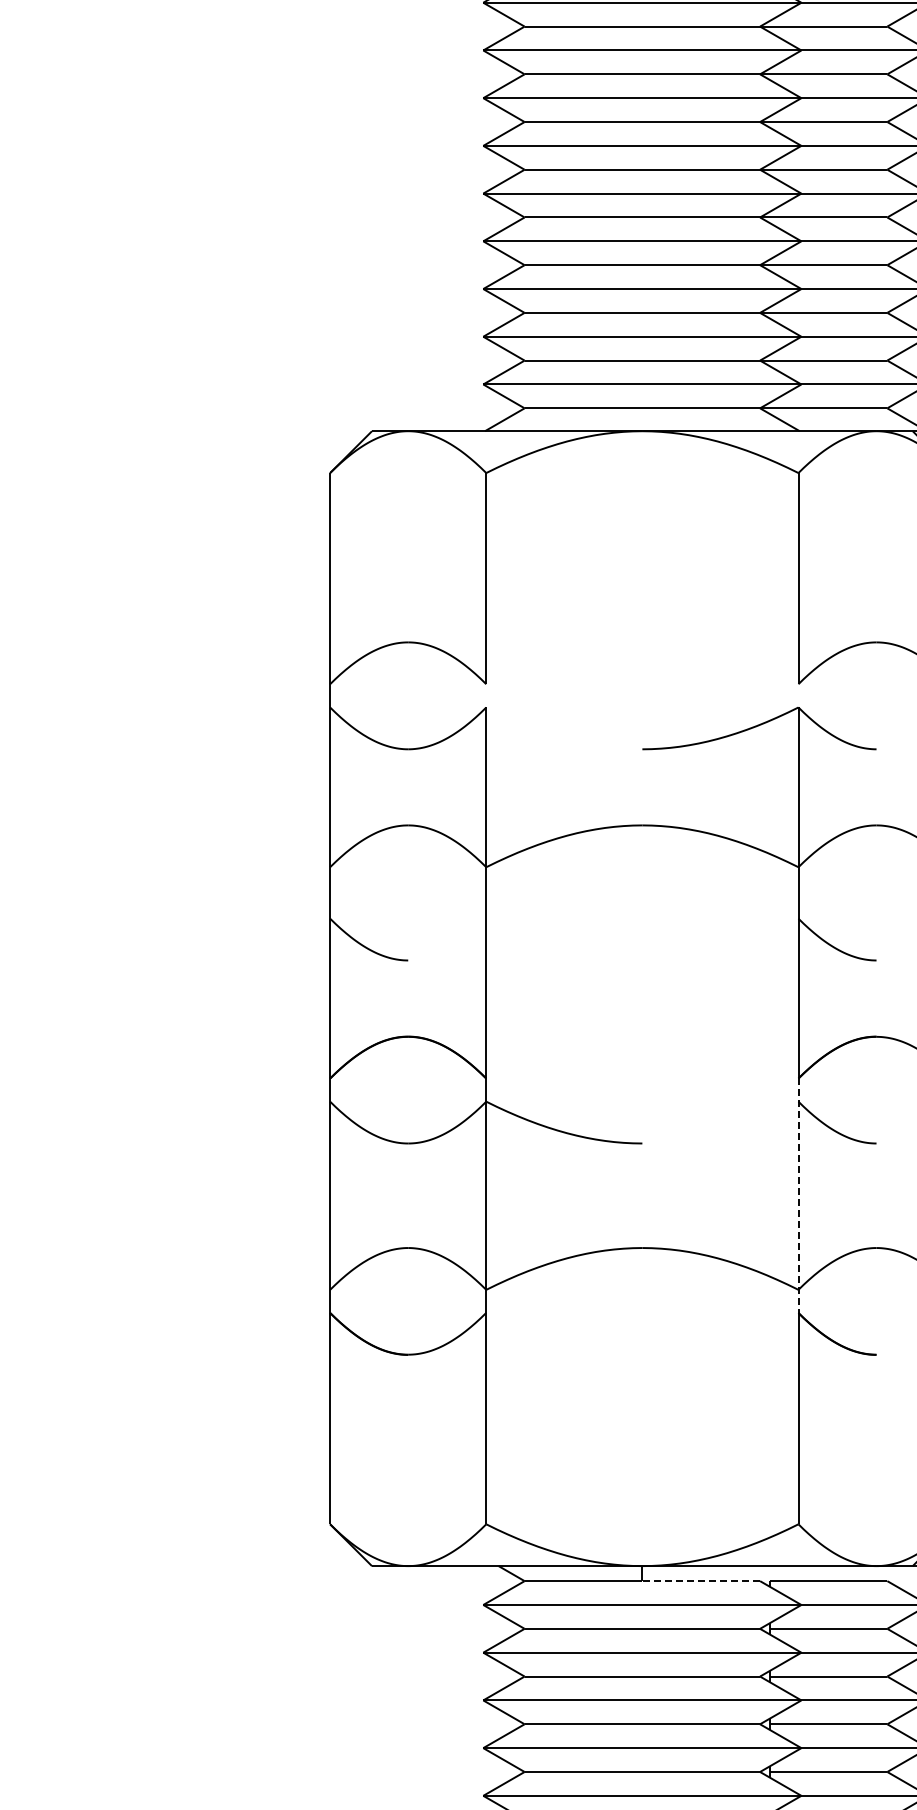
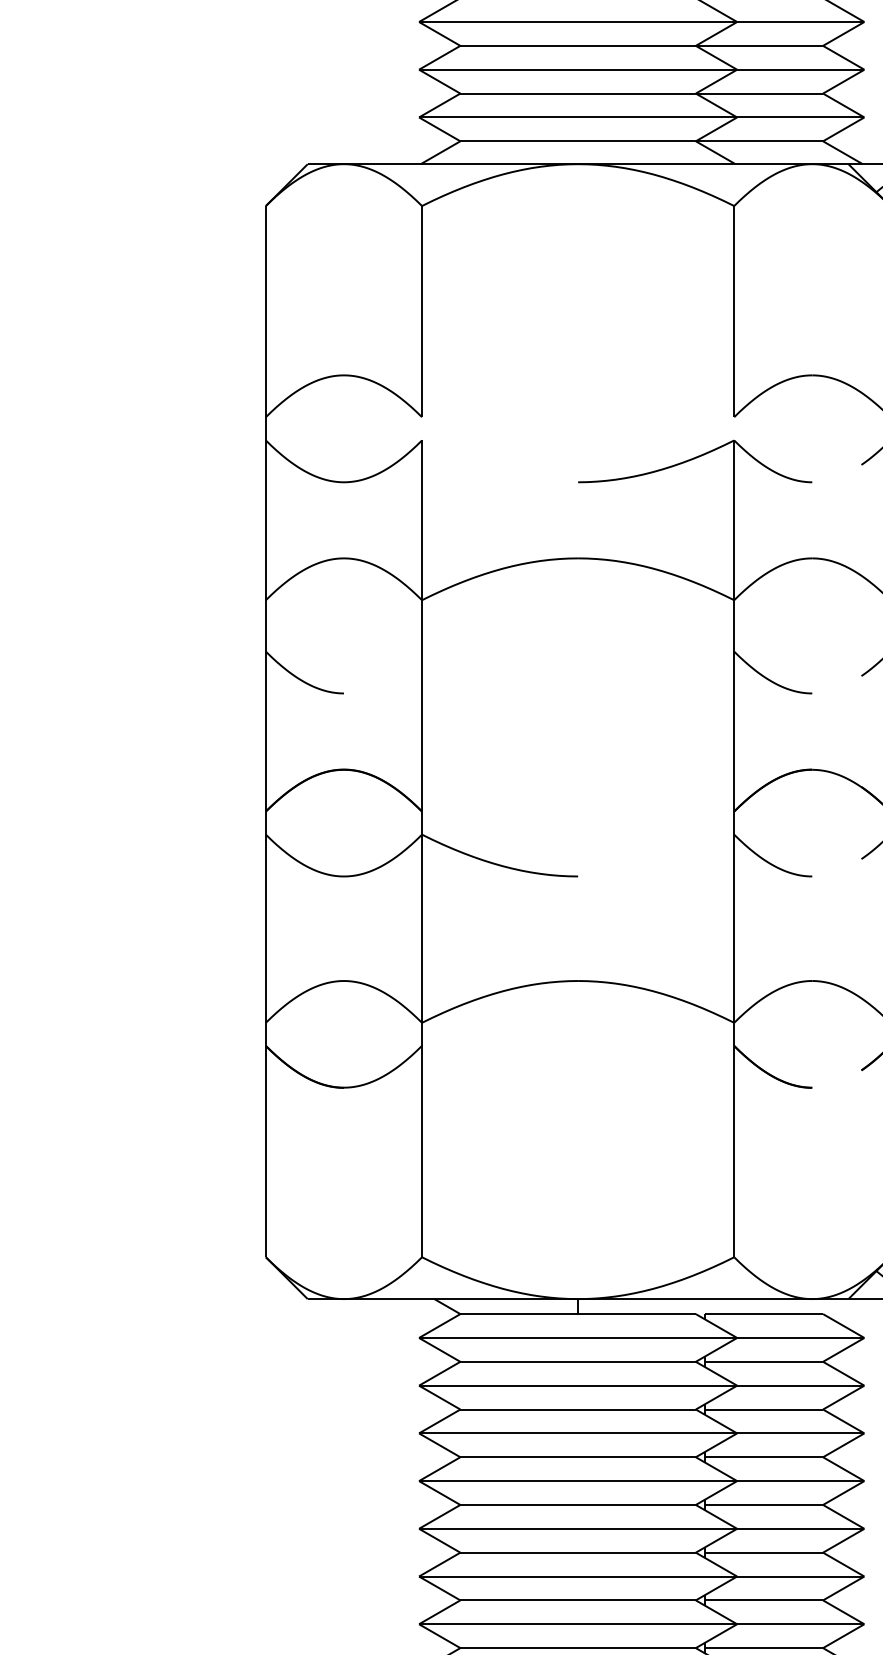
line: (798, 1196) -> (734, 929), dashed -> solid
line: (701, 1581) -> (637, 1314), dashed -> solid

